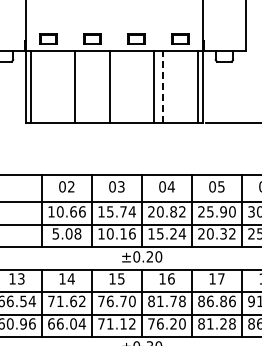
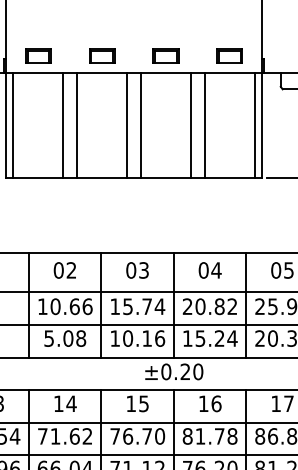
line: (65, 86) -> (63, 125), added
line: (119, 86) -> (141, 125), added
line: (163, 86) -> (205, 125), dashed -> solid

